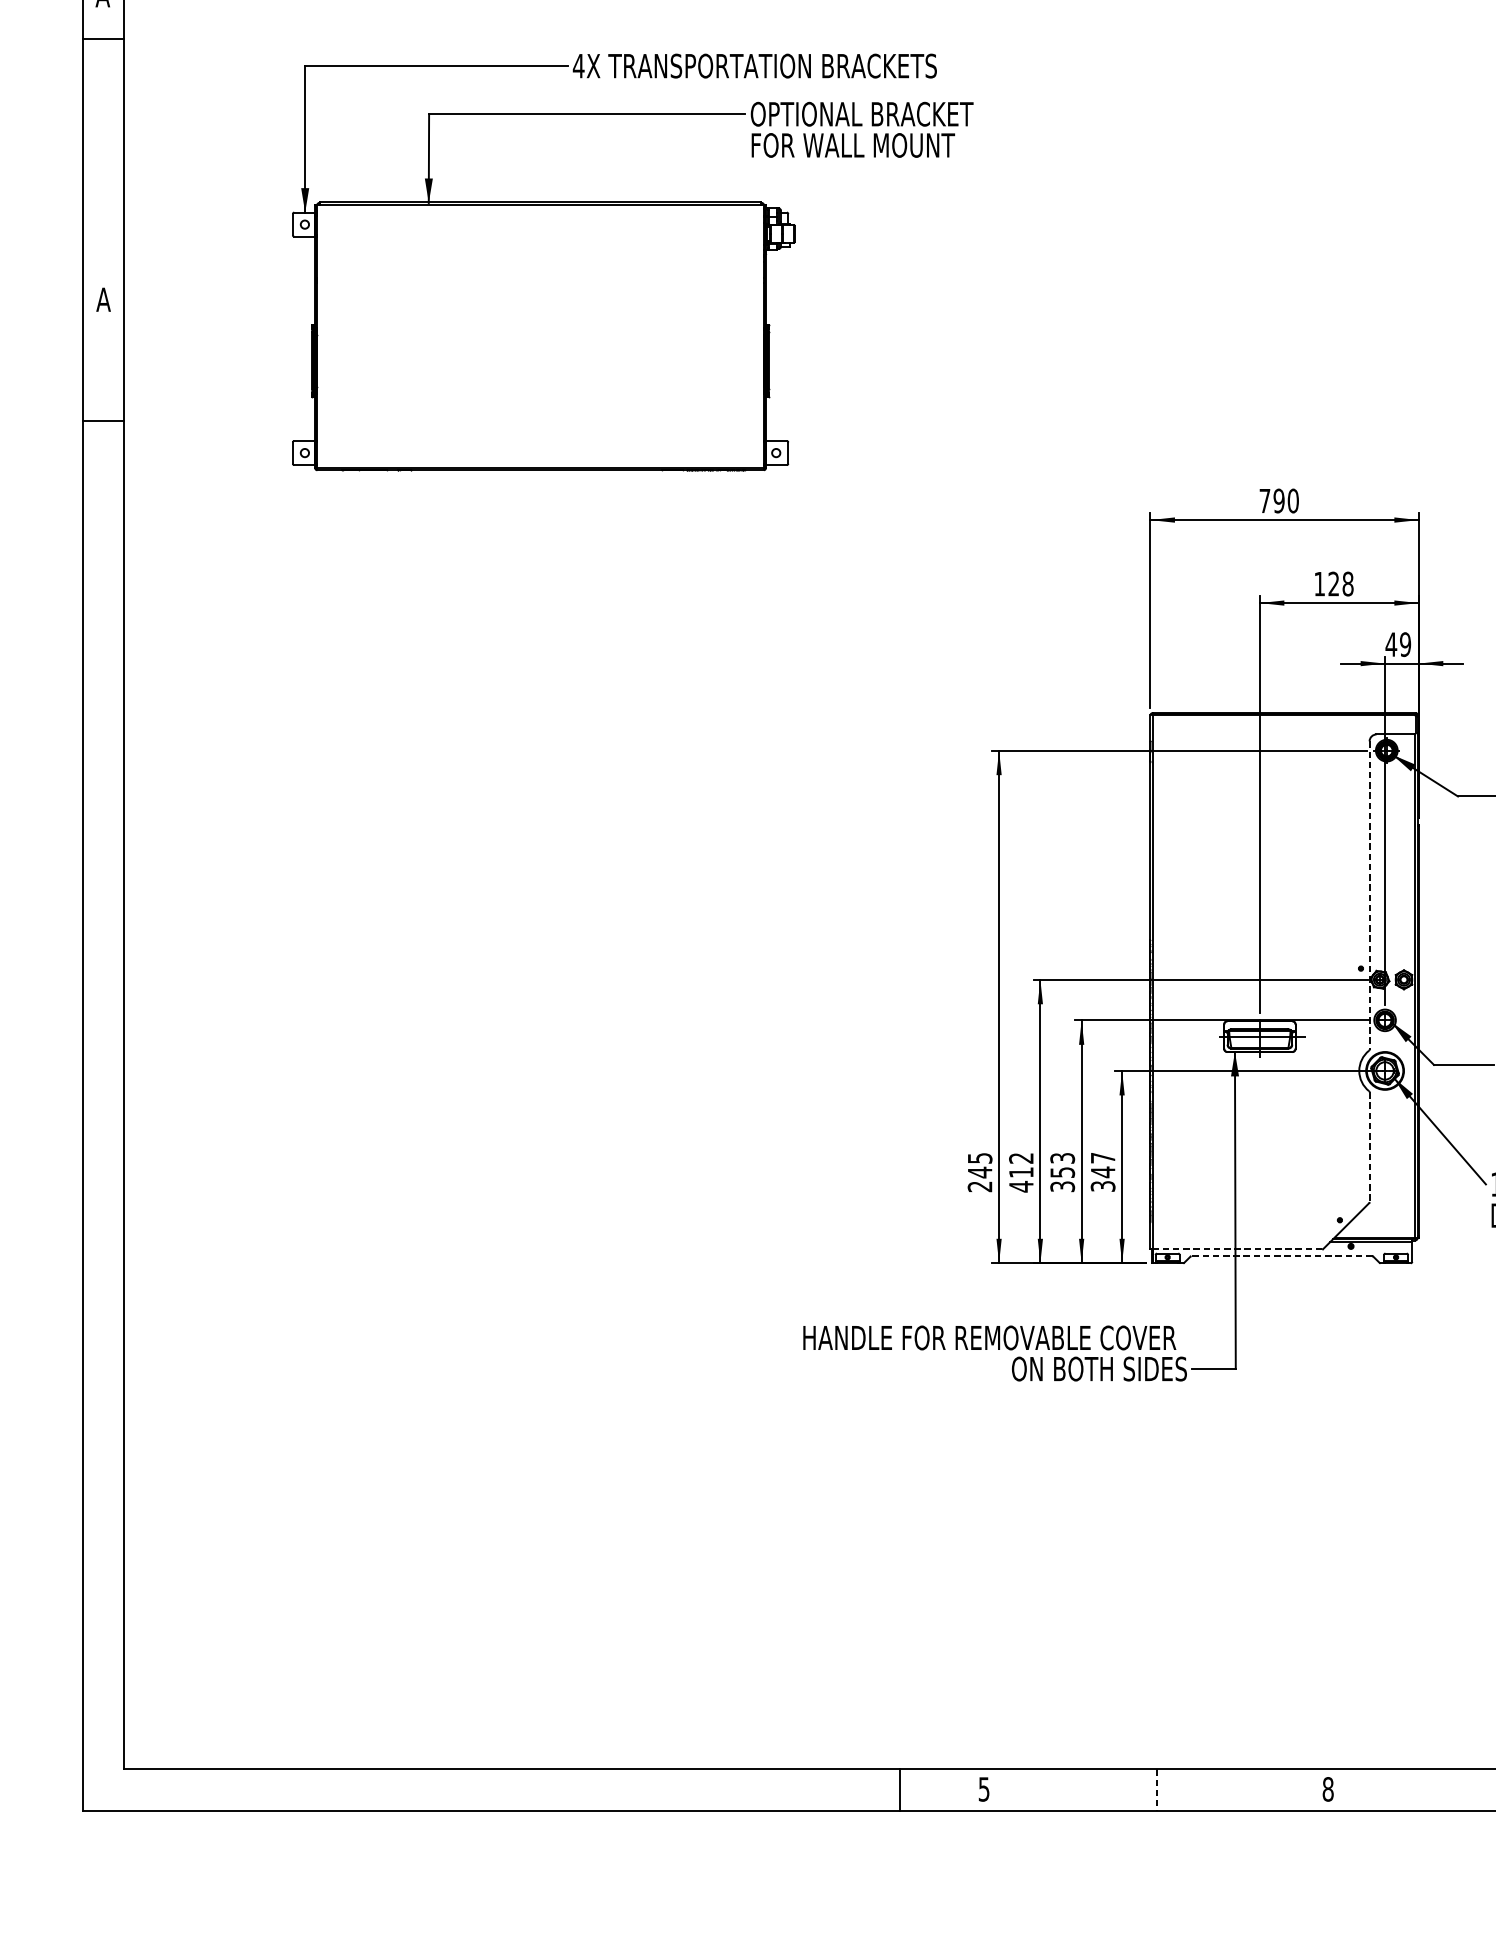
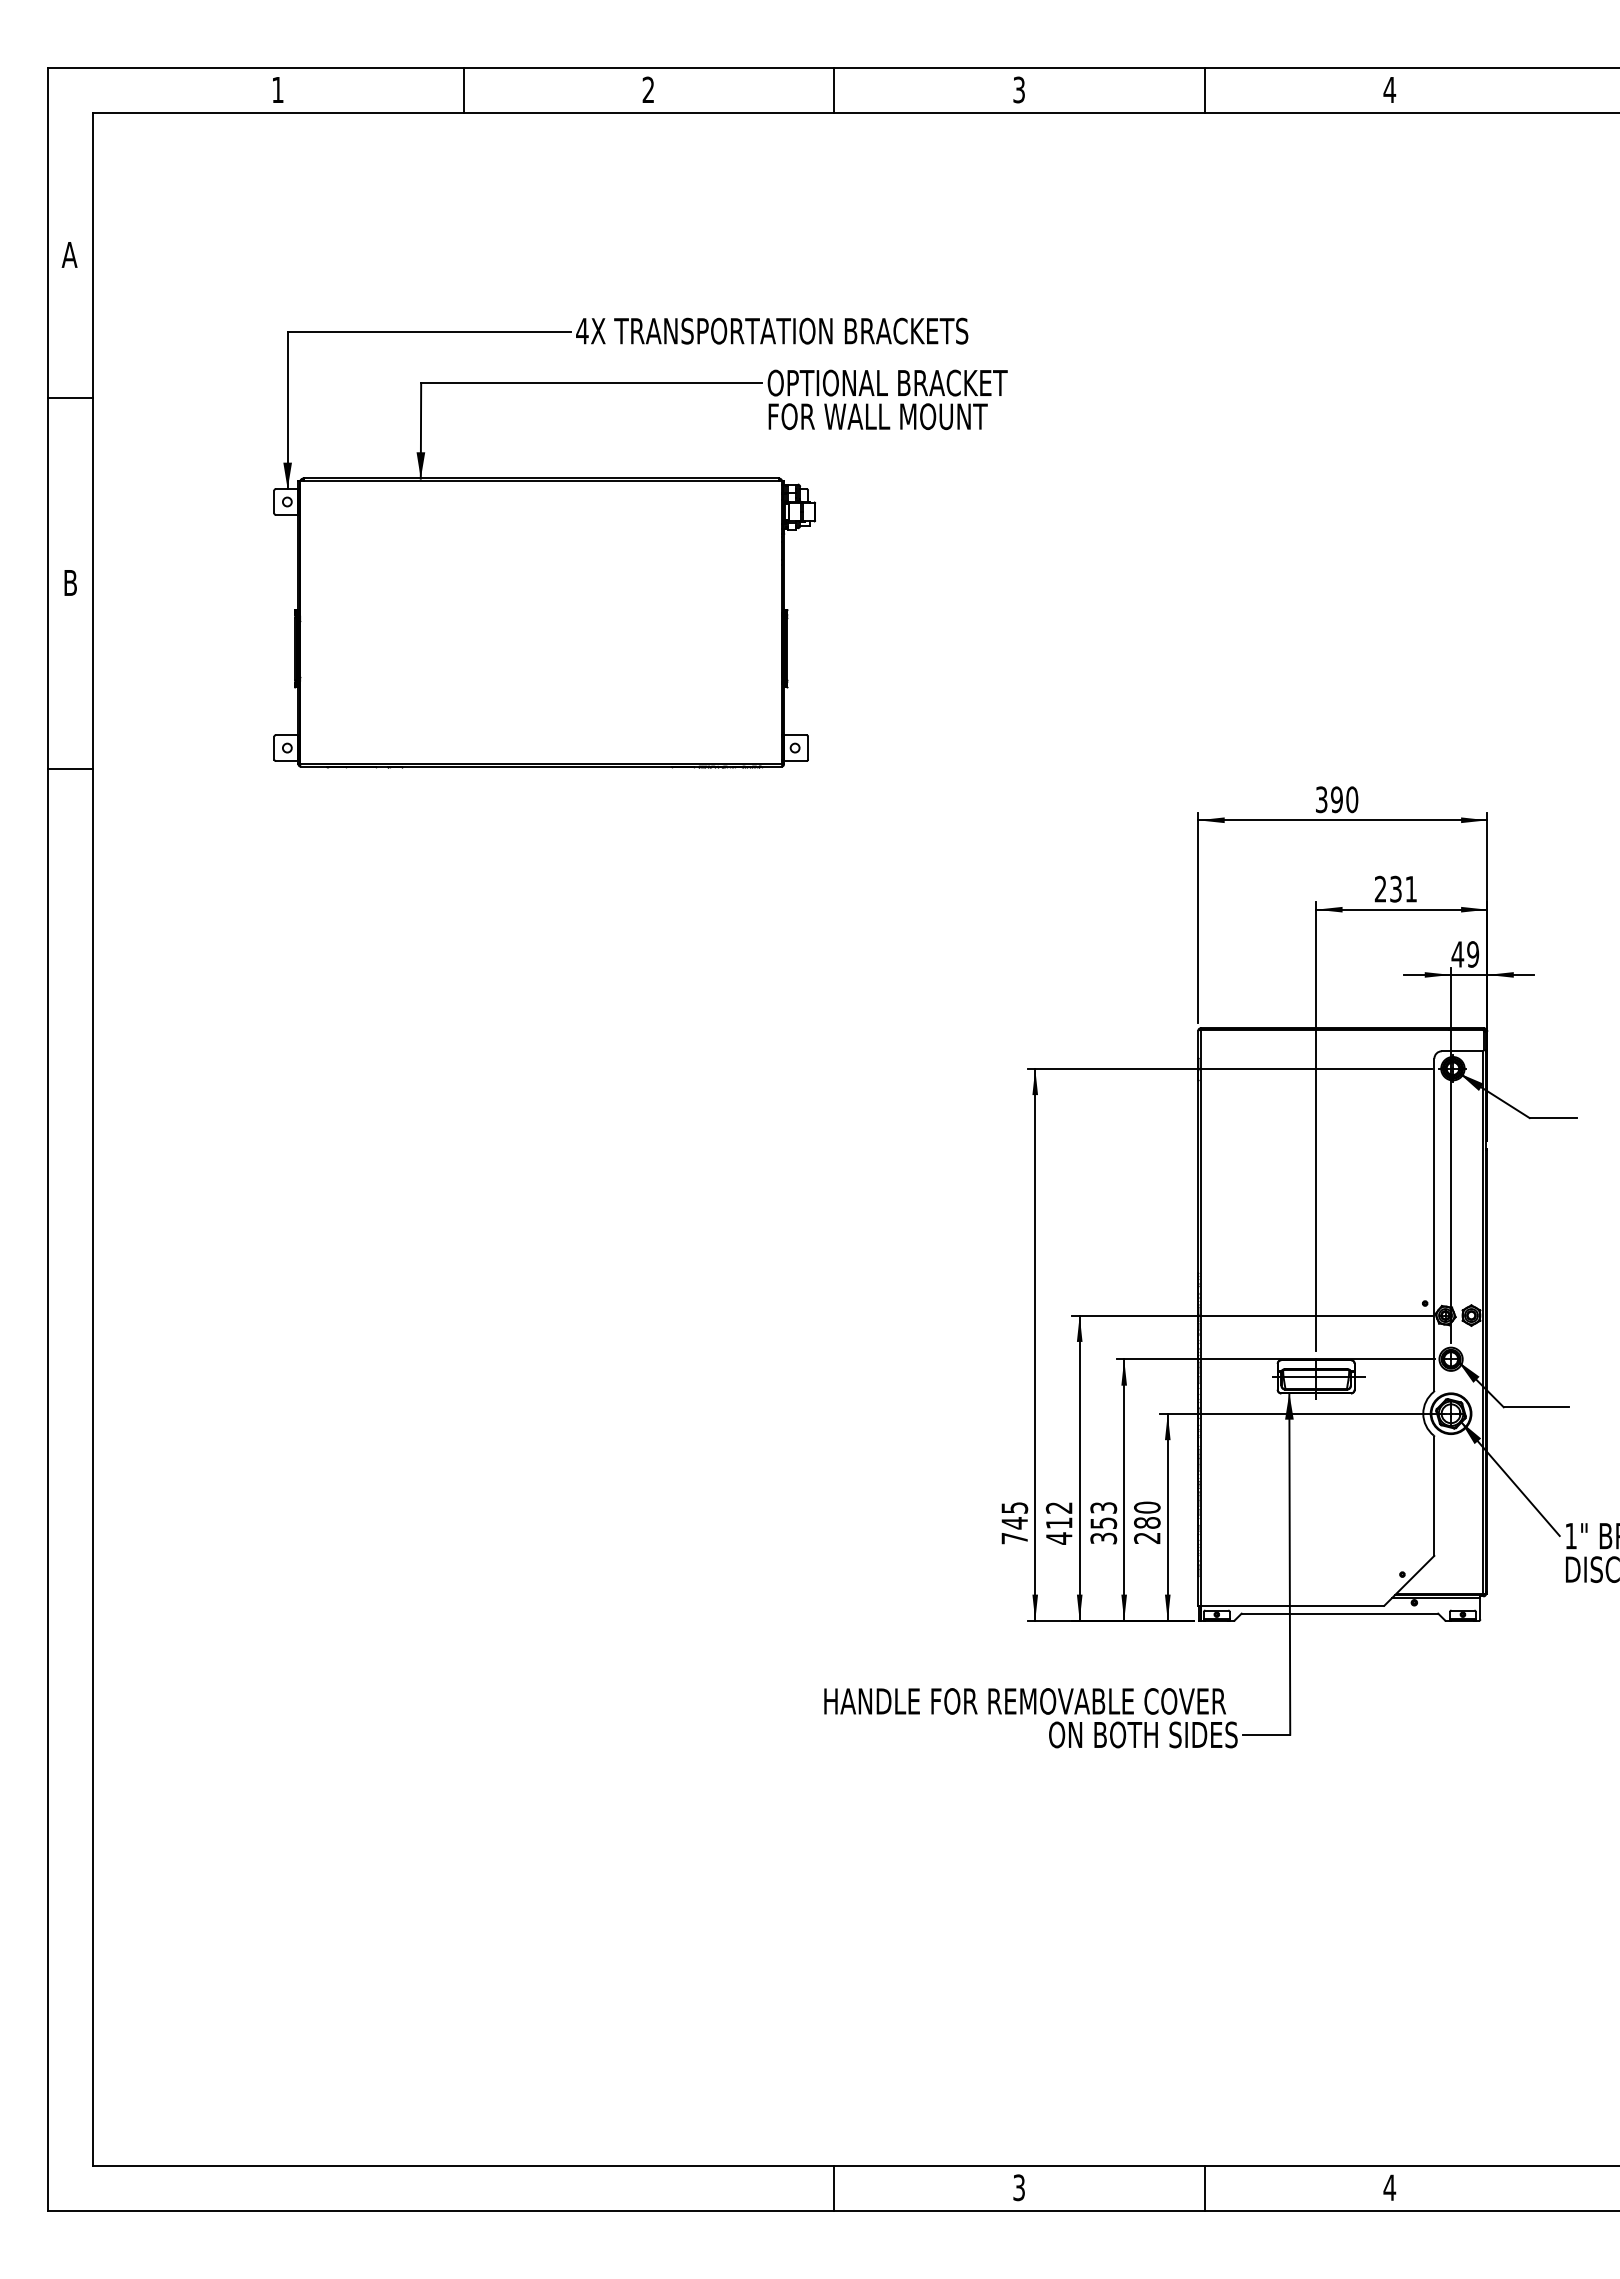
line: (103, 39) -> (70, 398), moved
text: (103, 299) -> (70, 582), A -> B
line: (103, 420) -> (70, 768), moved
text: (1264, 500) -> (1321, 799), 790 -> 390
text: (1333, 583) -> (1395, 888), 128 -> 231
line: (1369, 896) -> (1434, 1225), dashed -> solid
line: (1369, 1147) -> (1434, 1496), dashed -> solid
text: (1103, 1171) -> (1147, 1522), 347 -> 280
text: (979, 1186) -> (1014, 1538), 245 -> 745
line: (1237, 1249) -> (1292, 1606), dashed -> solid
line: (1281, 1256) -> (1339, 1613), dashed -> solid
text: (984, 1789) -> (1019, 2187), 5 -> 3
text: (1327, 1789) -> (1389, 2187), 8 -> 4
line: (900, 1790) -> (834, 2188), moved
line: (1156, 1790) -> (1204, 2188), dashed -> solid

